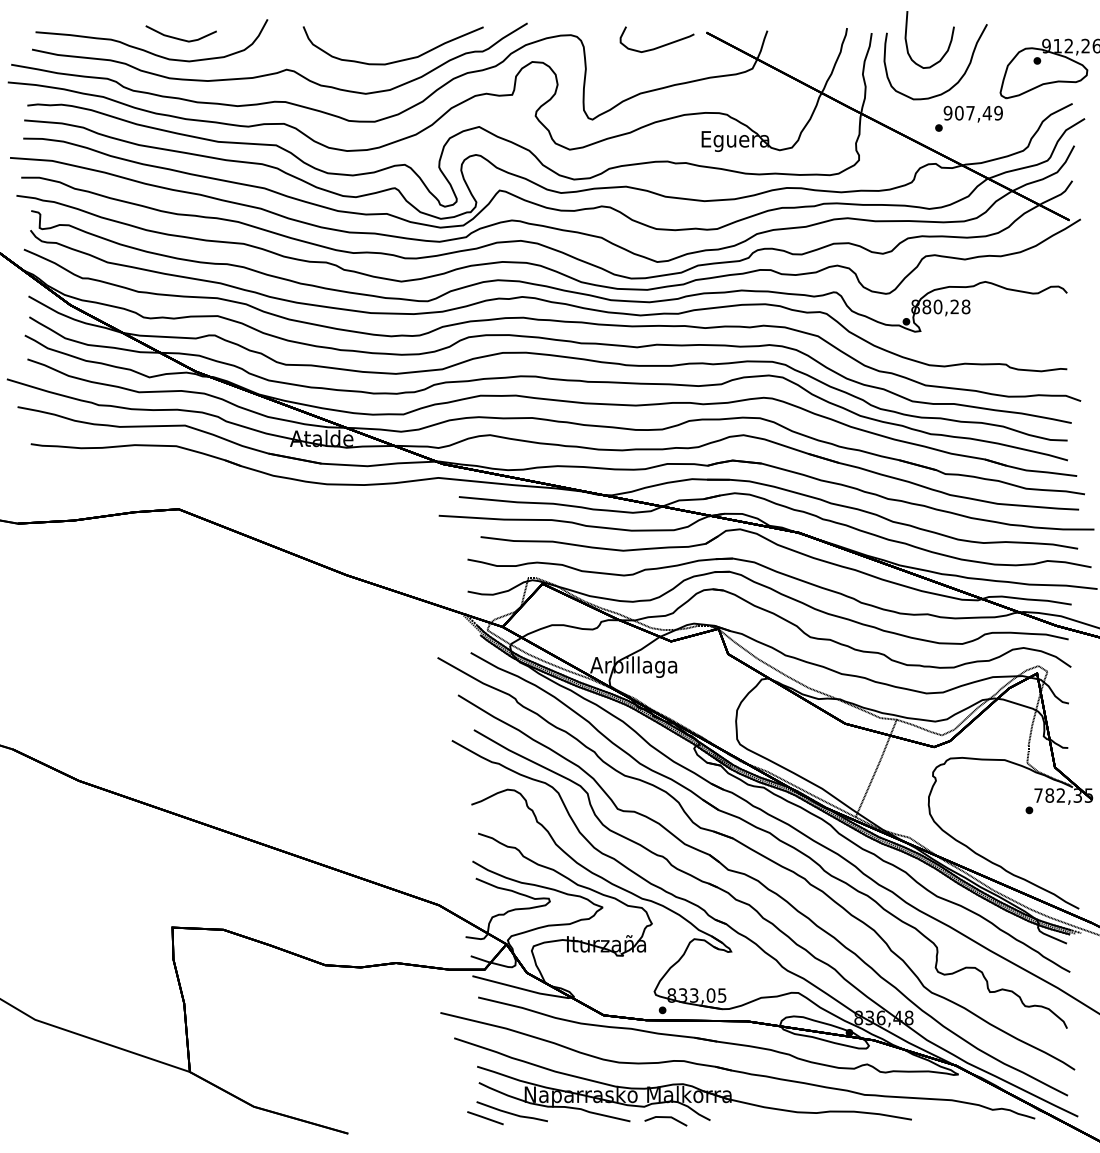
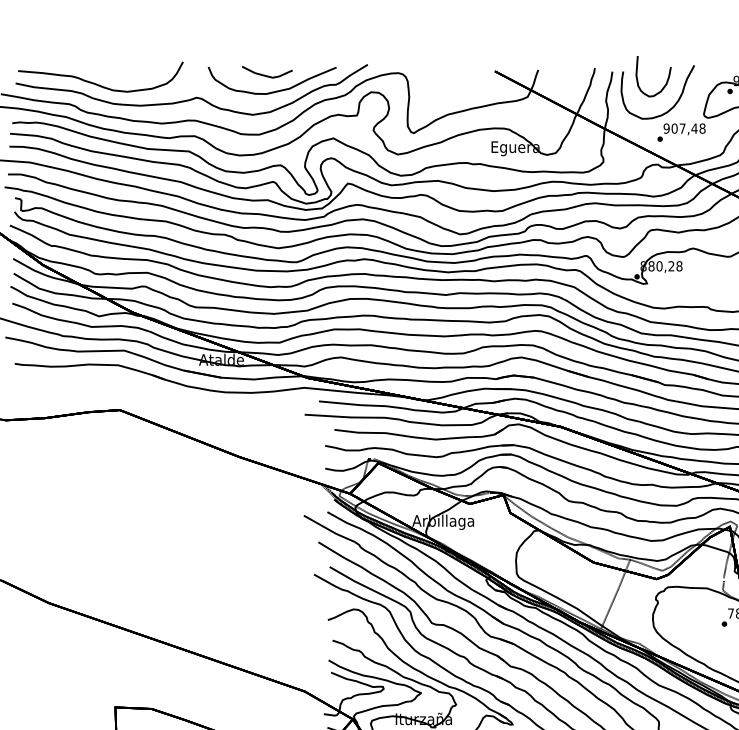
curve: (177, 37) -> (264, 74), moved
curve: (660, 45) -> (462, 80), removed
text: (998, 113) -> (702, 128), 907,49 -> 907,48

